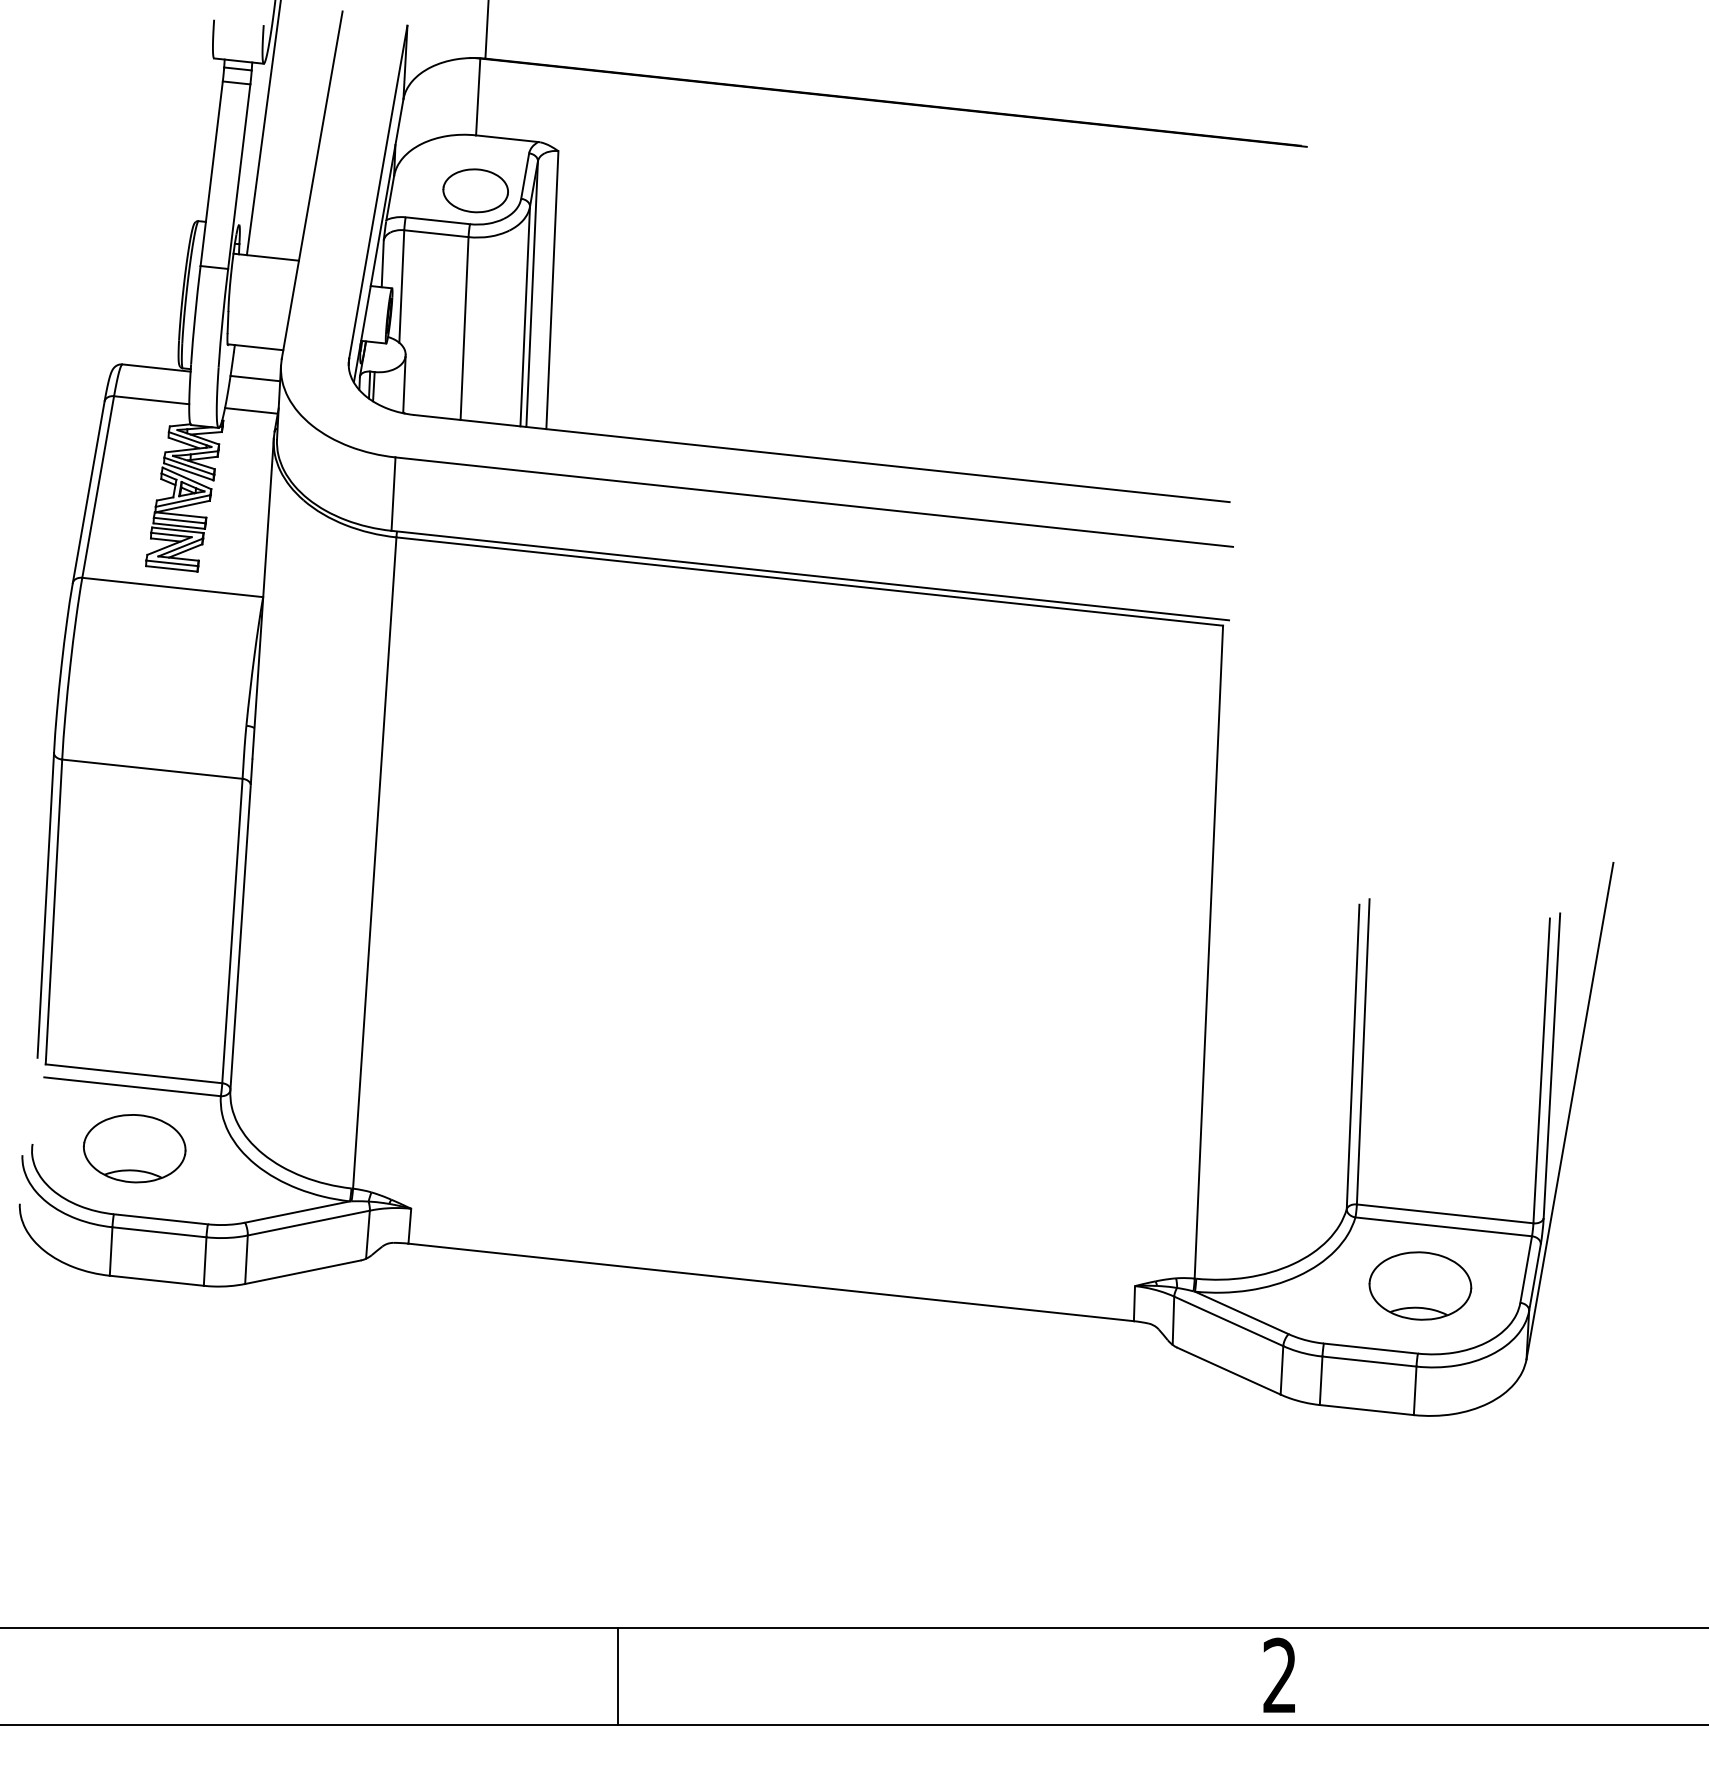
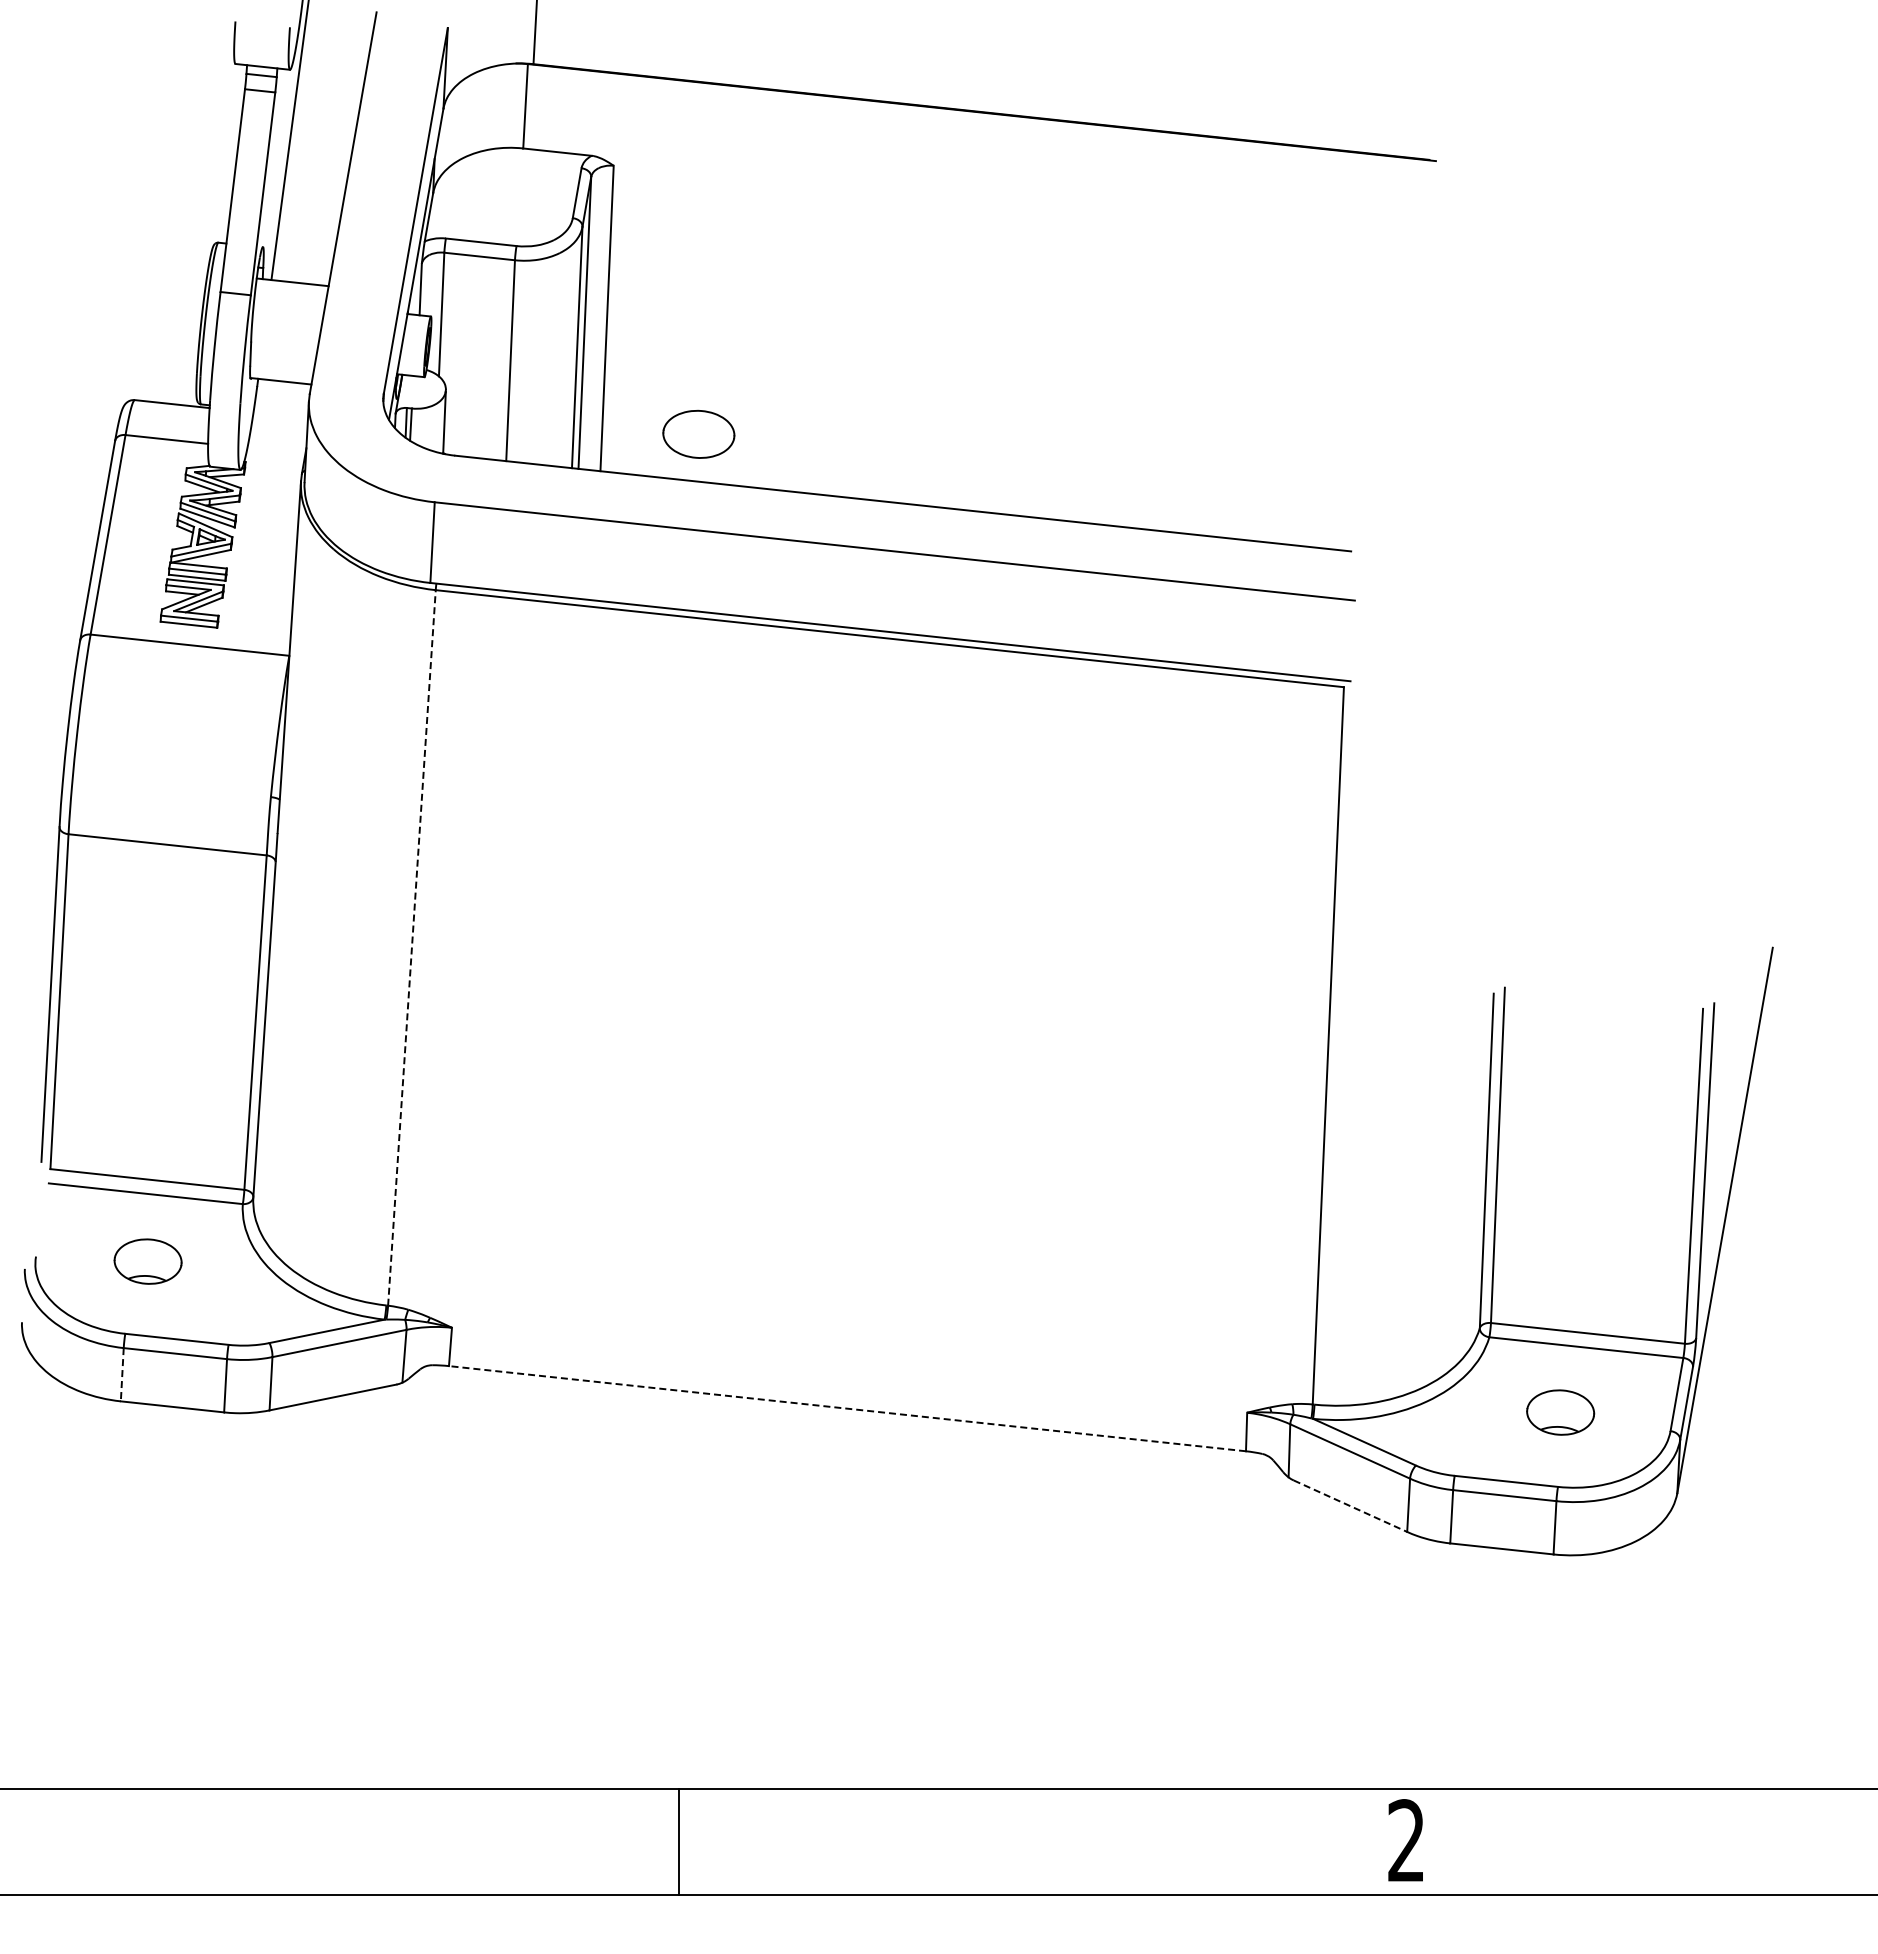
part: (475, 190) -> (698, 433), moved
line: (255, 378) -> (280, 415), removed
line: (251, 411) -> (276, 451), removed
line: (374, 862) -> (411, 947), solid -> dashed
part: (134, 1148) -> (147, 1261), size x0.6
line: (111, 1251) -> (122, 1374), solid -> dashed
line: (771, 1282) -> (847, 1408), solid -> dashed
part: (1420, 1285) -> (1560, 1412), size x0.6
line: (1229, 1371) -> (1350, 1506), solid -> dashed

